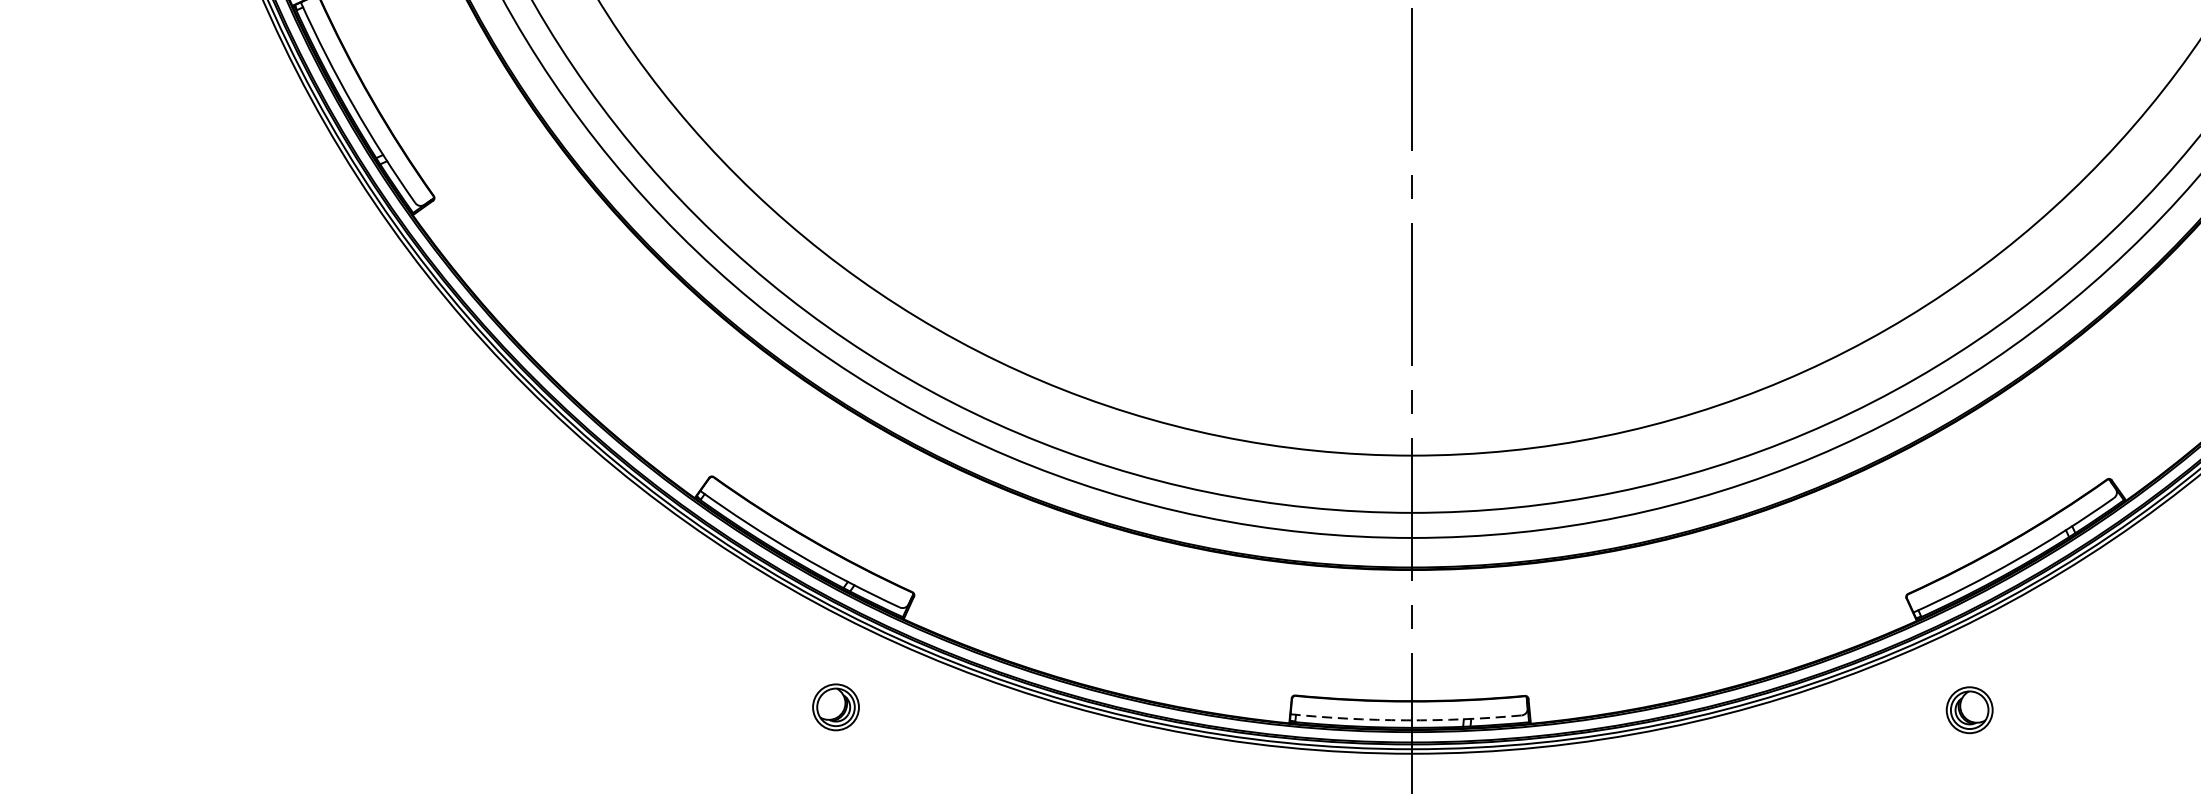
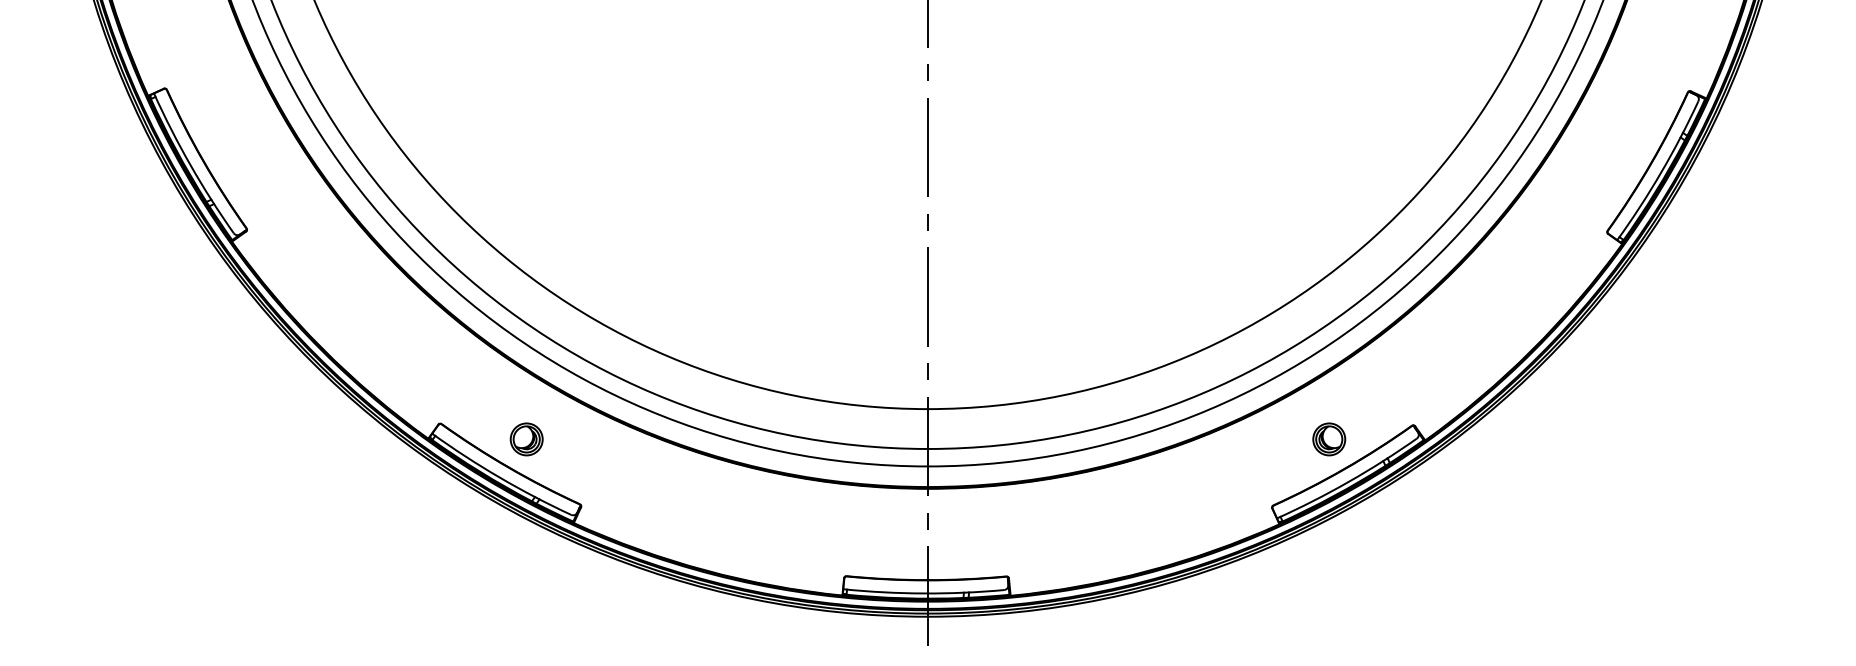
part: (835, 707) -> (526, 439), moved
part: (1970, 710) -> (1329, 439), moved
arc: (1405, 720) -> (923, 593), dashed -> solid

